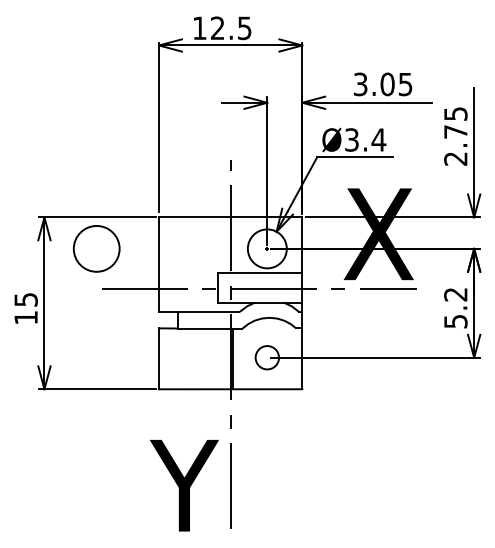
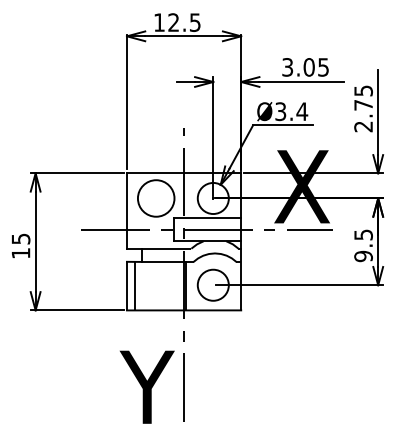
circle: (96, 248) -> (156, 198), moved
text: (455, 308) -> (363, 246), 5.2 -> 9.5
circle: (266, 357) -> (212, 285), size x1.67
line: (168, 358) -> (134, 285), added

